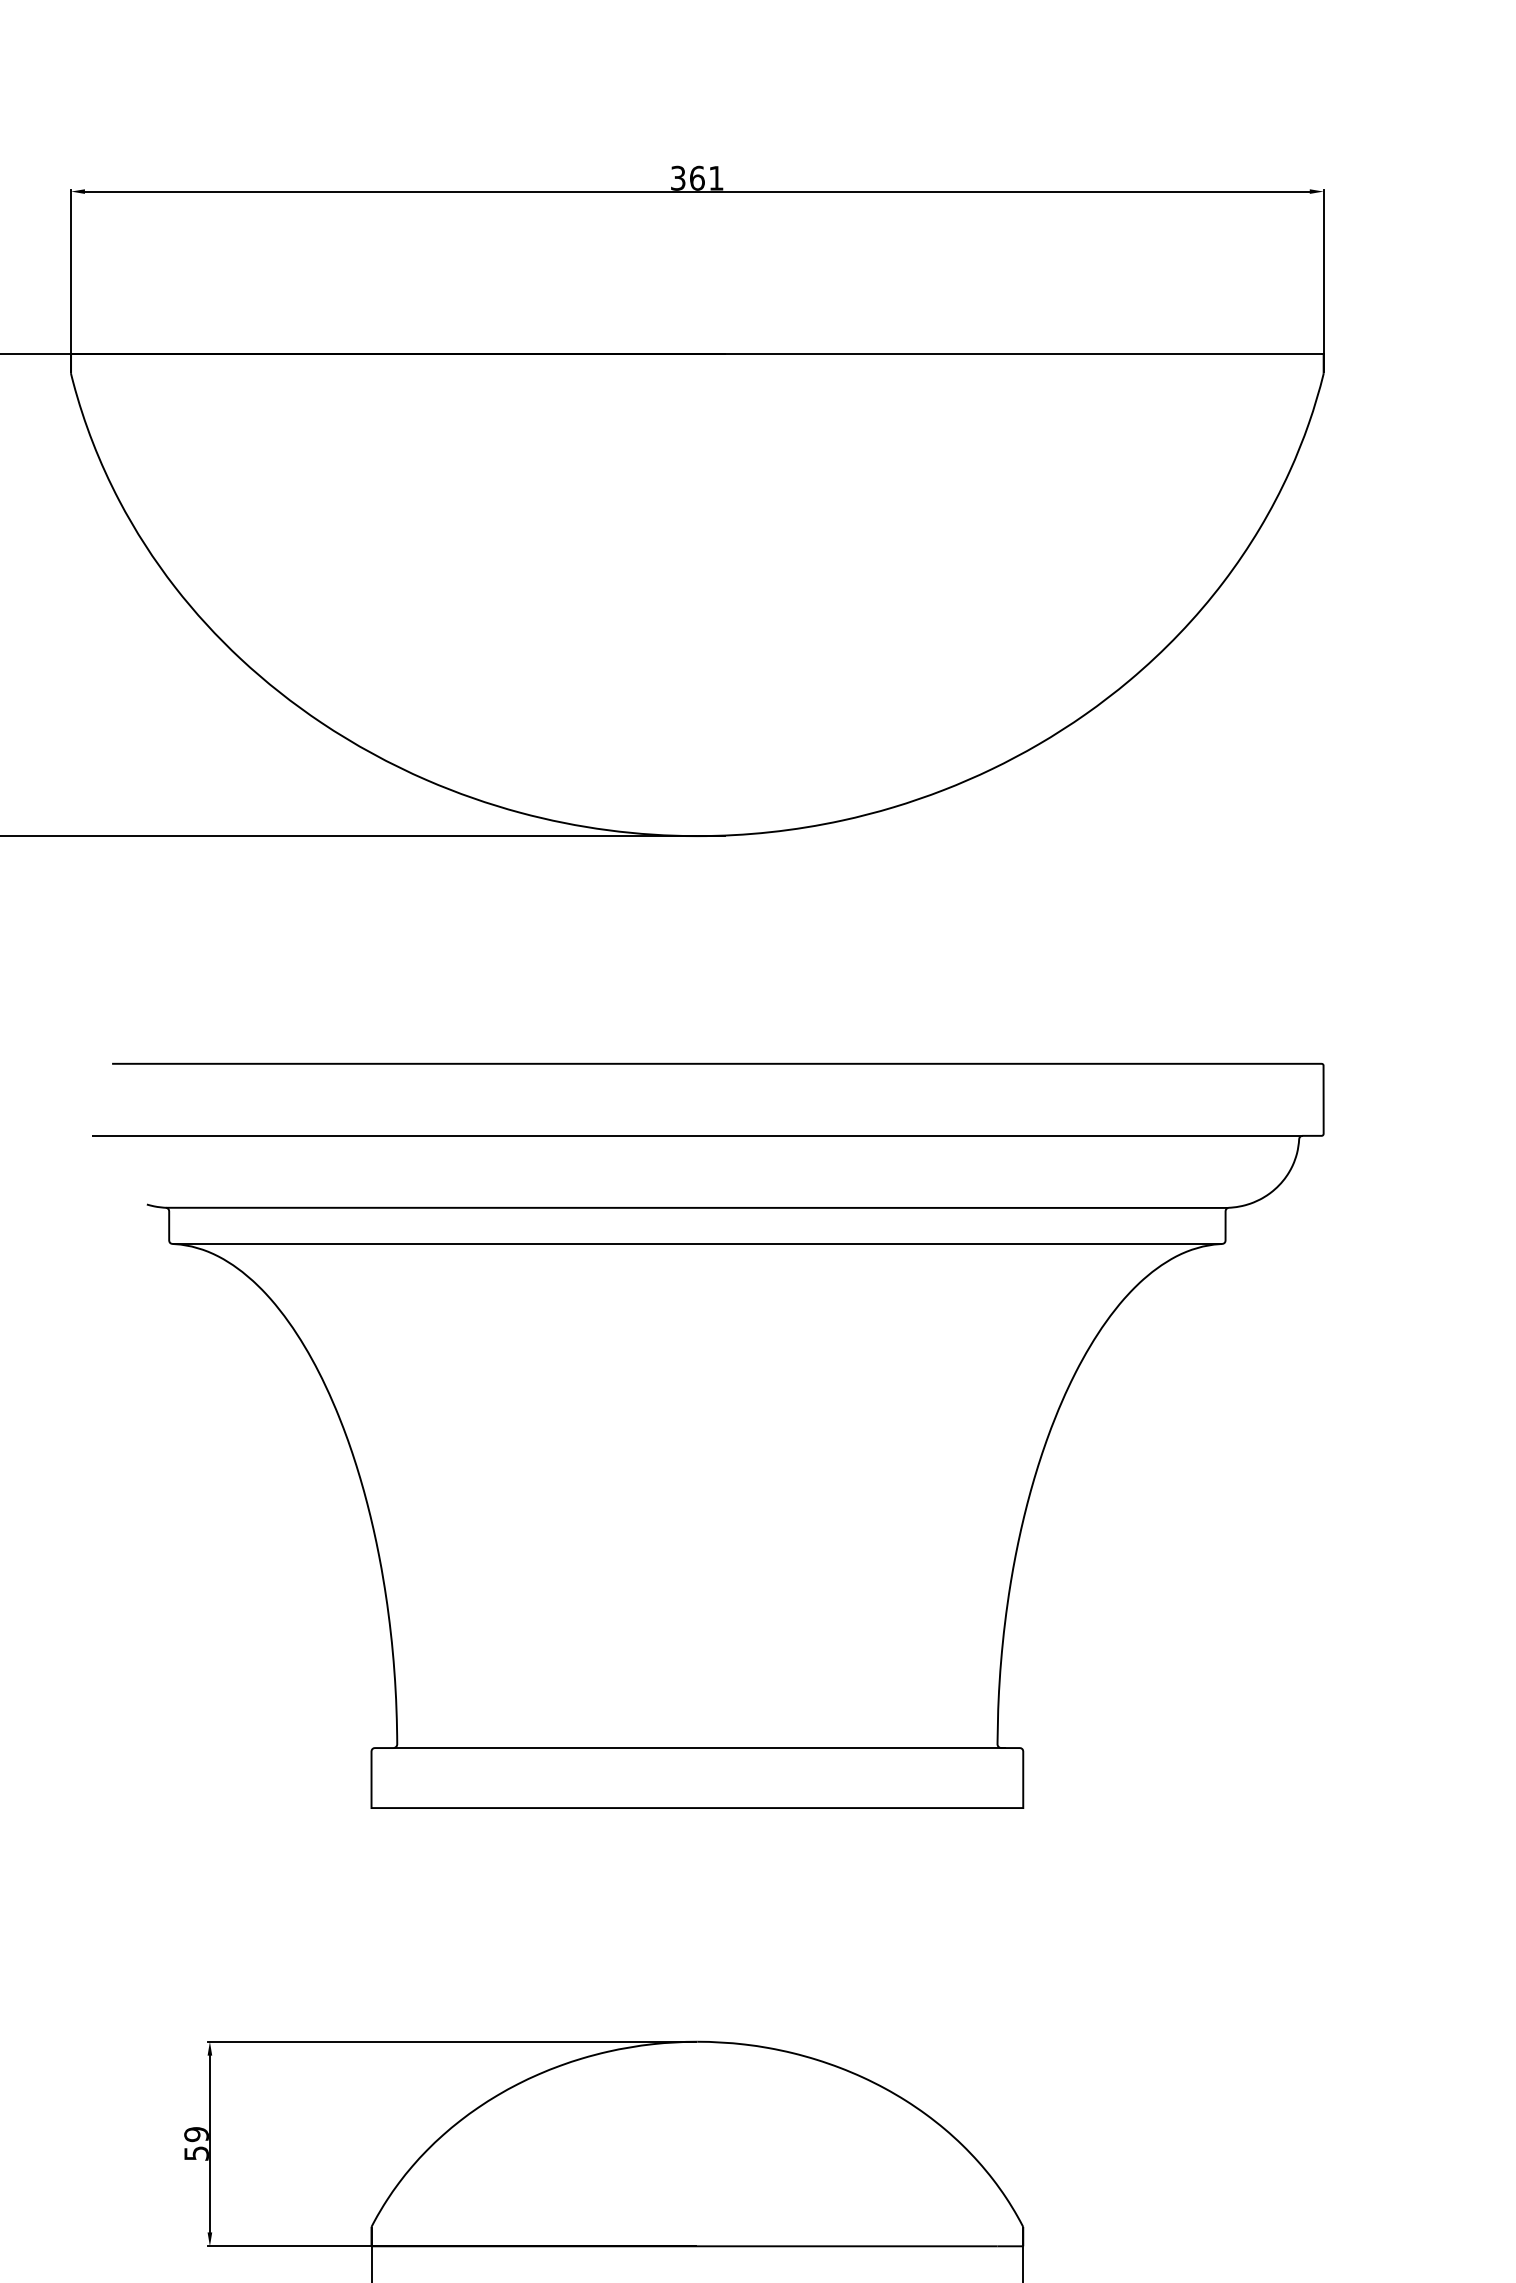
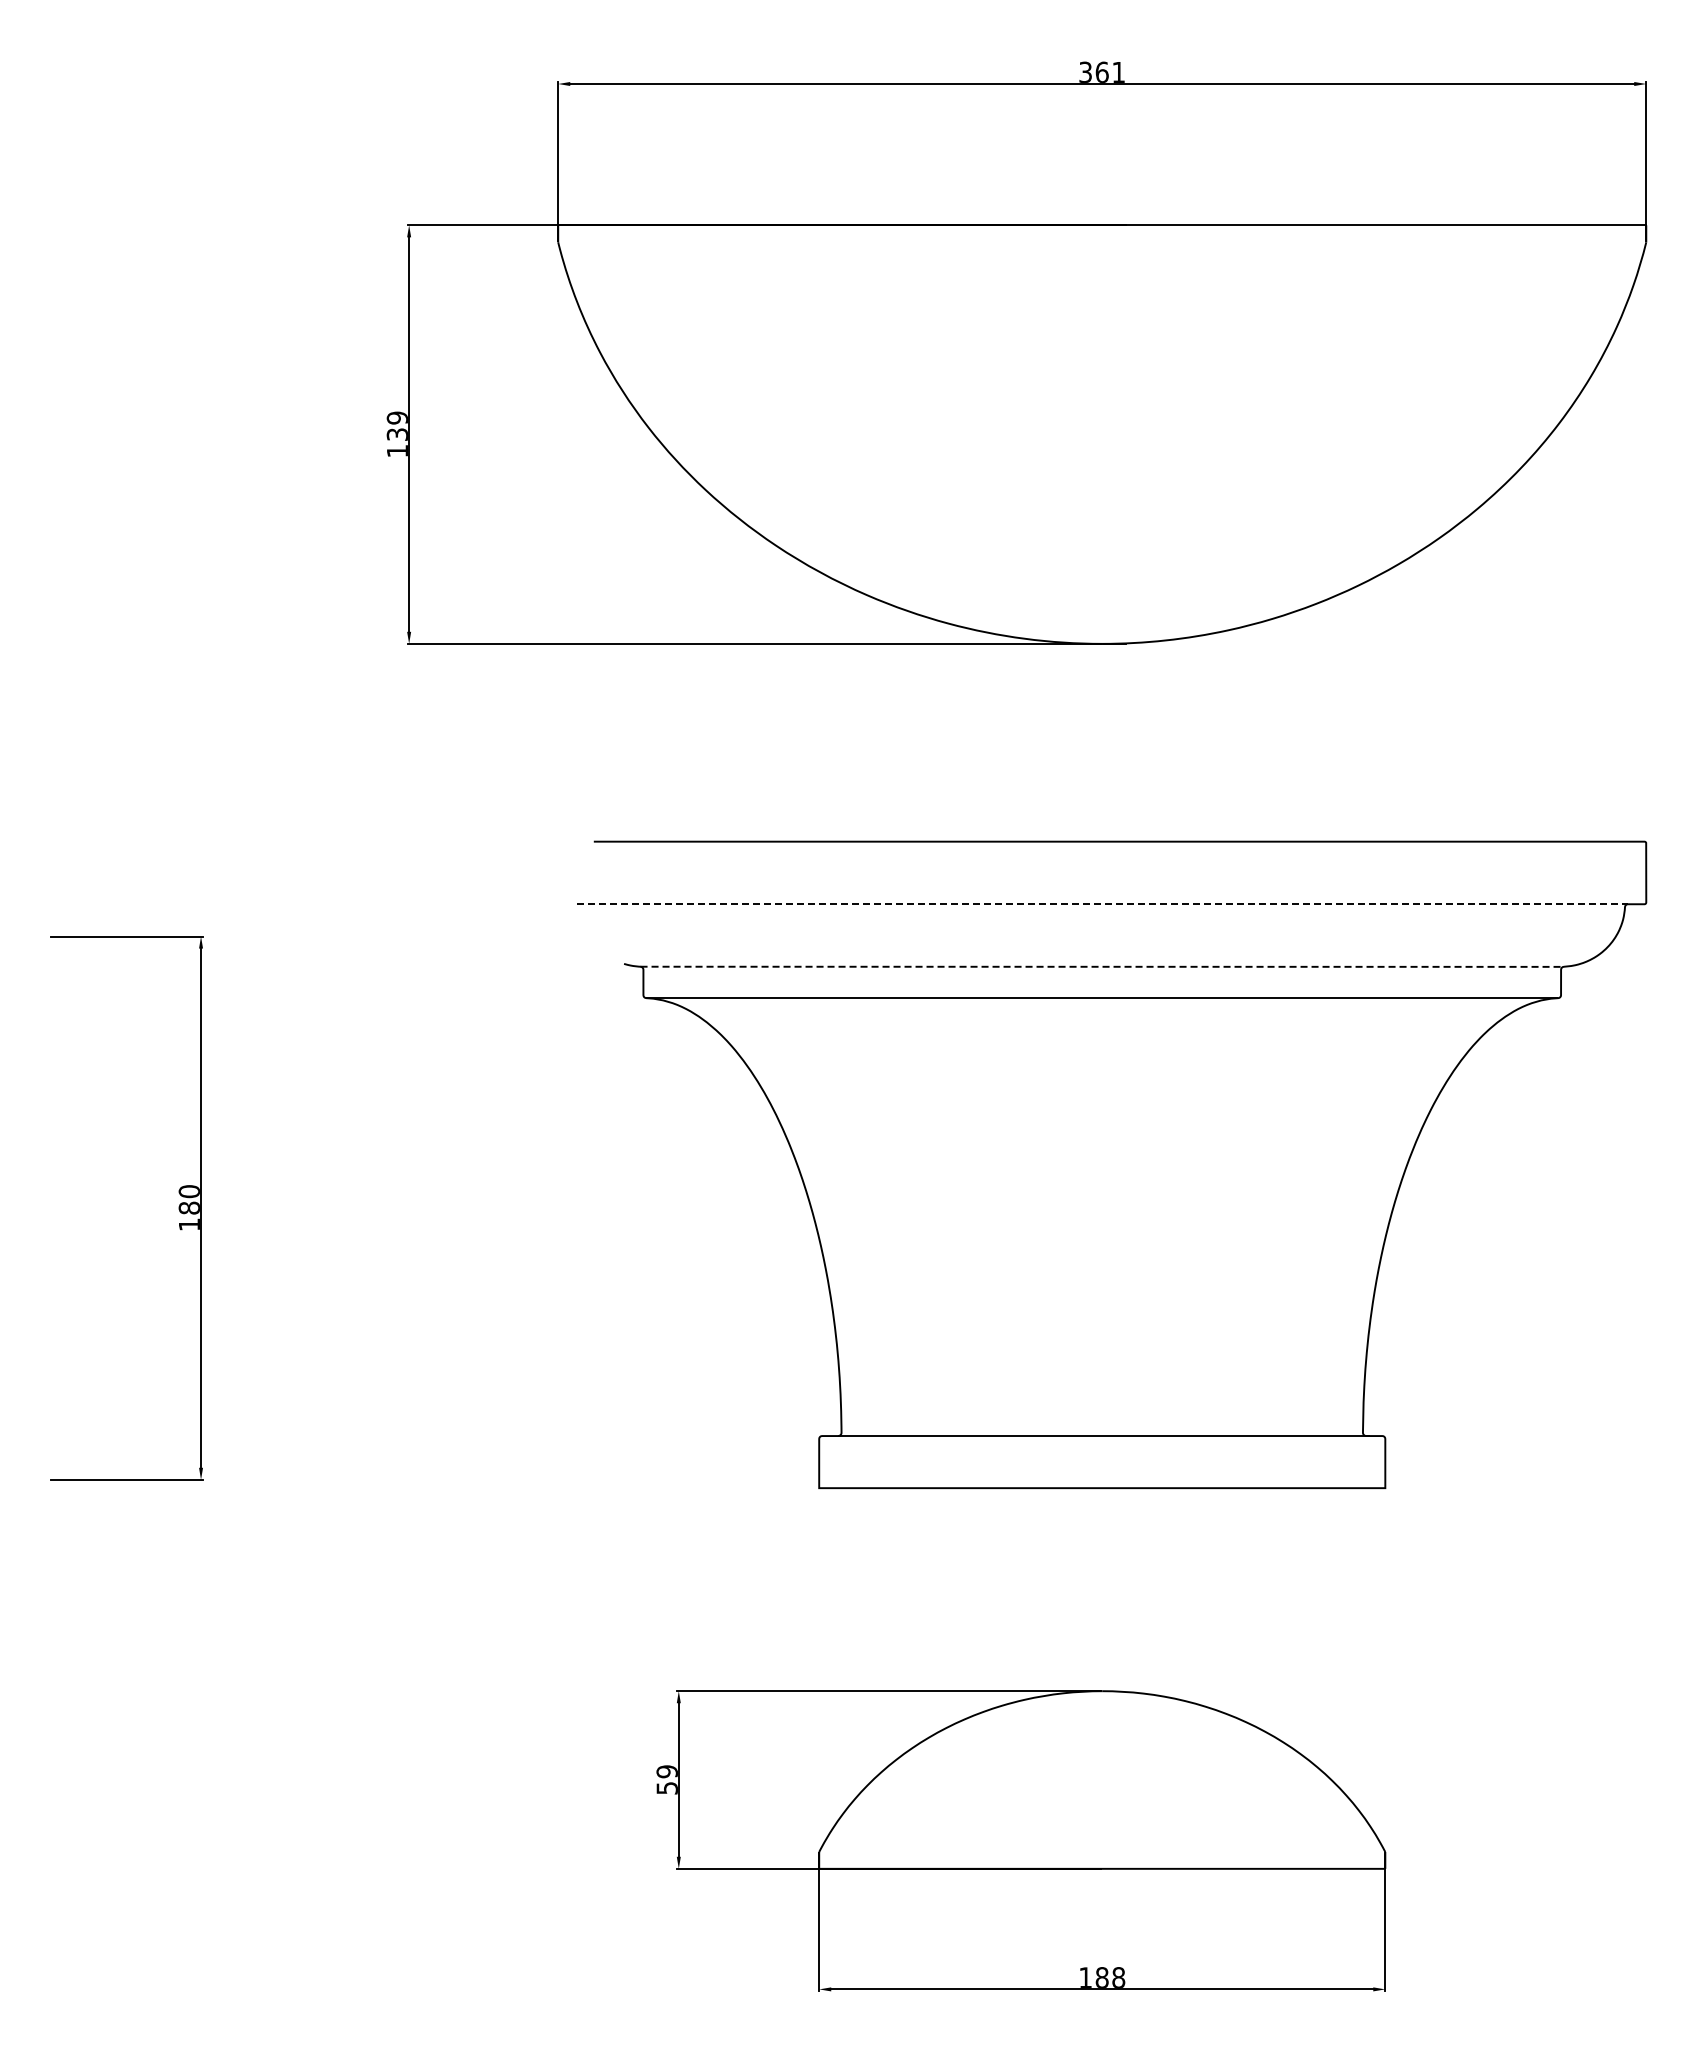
line: (697, 1136) -> (1102, 904), solid -> dashed
line: (697, 1207) -> (1102, 966), solid -> dashed

